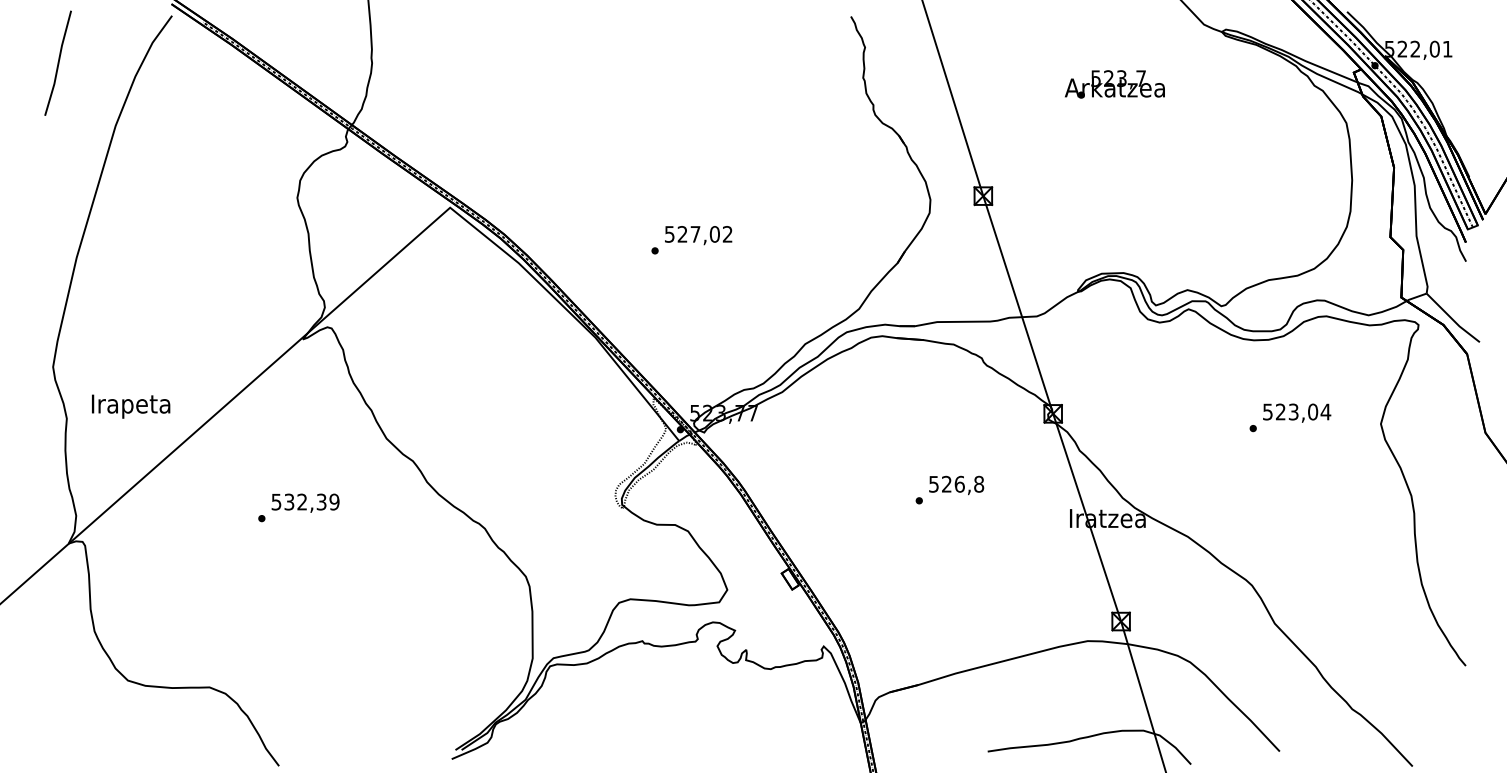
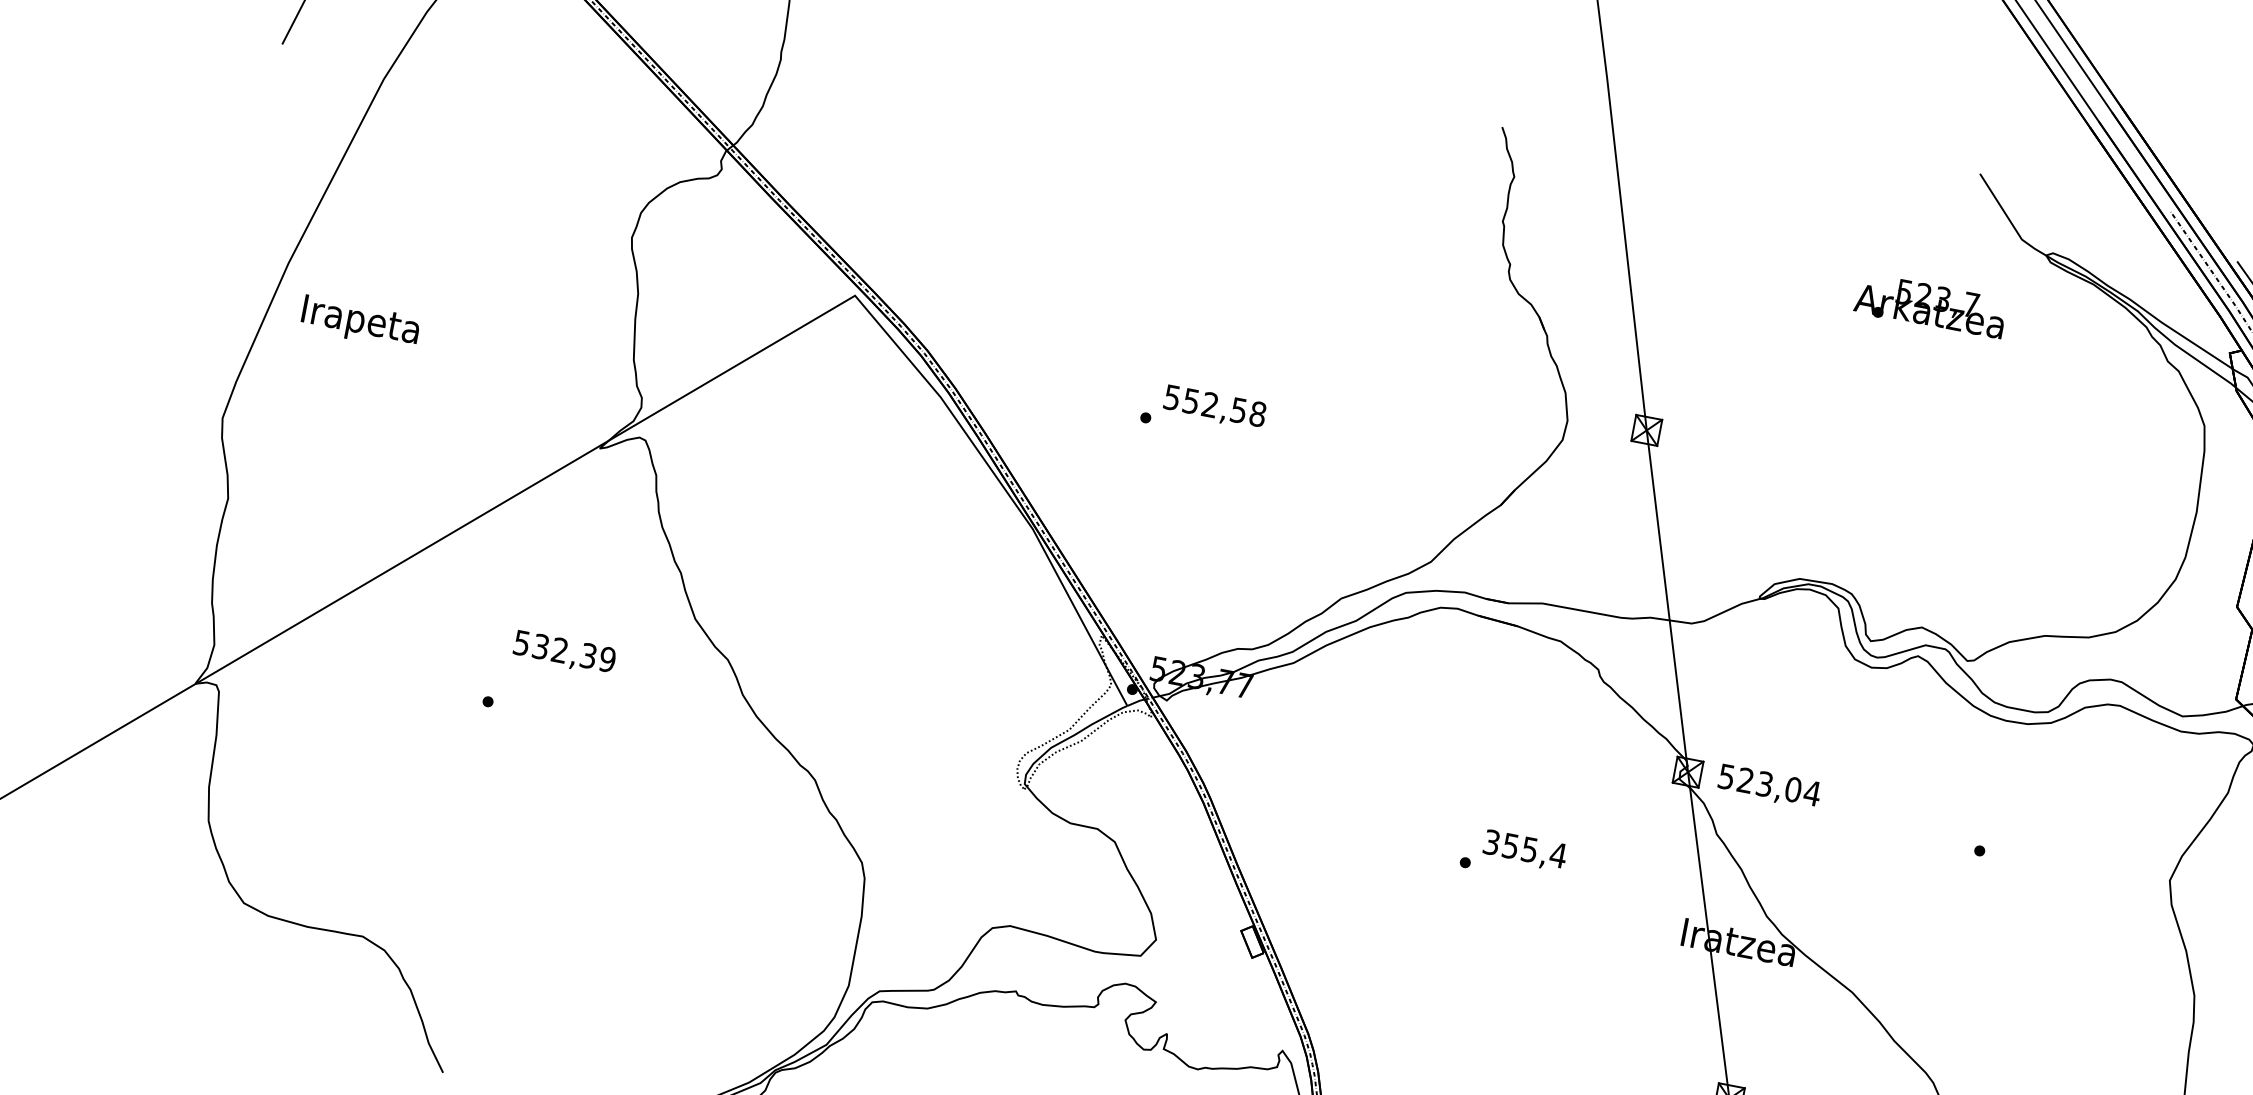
text: (1114, 84) -> (1930, 306), moved
text: (704, 234) -> (1223, 407), 527,02 -> 552,58
text: (131, 406) -> (361, 322), moved
text: (1297, 412) -> (1770, 785), moved
text: (956, 483) -> (1525, 847), 526,8 -> 355,4
text: (305, 502) -> (564, 651), moved

